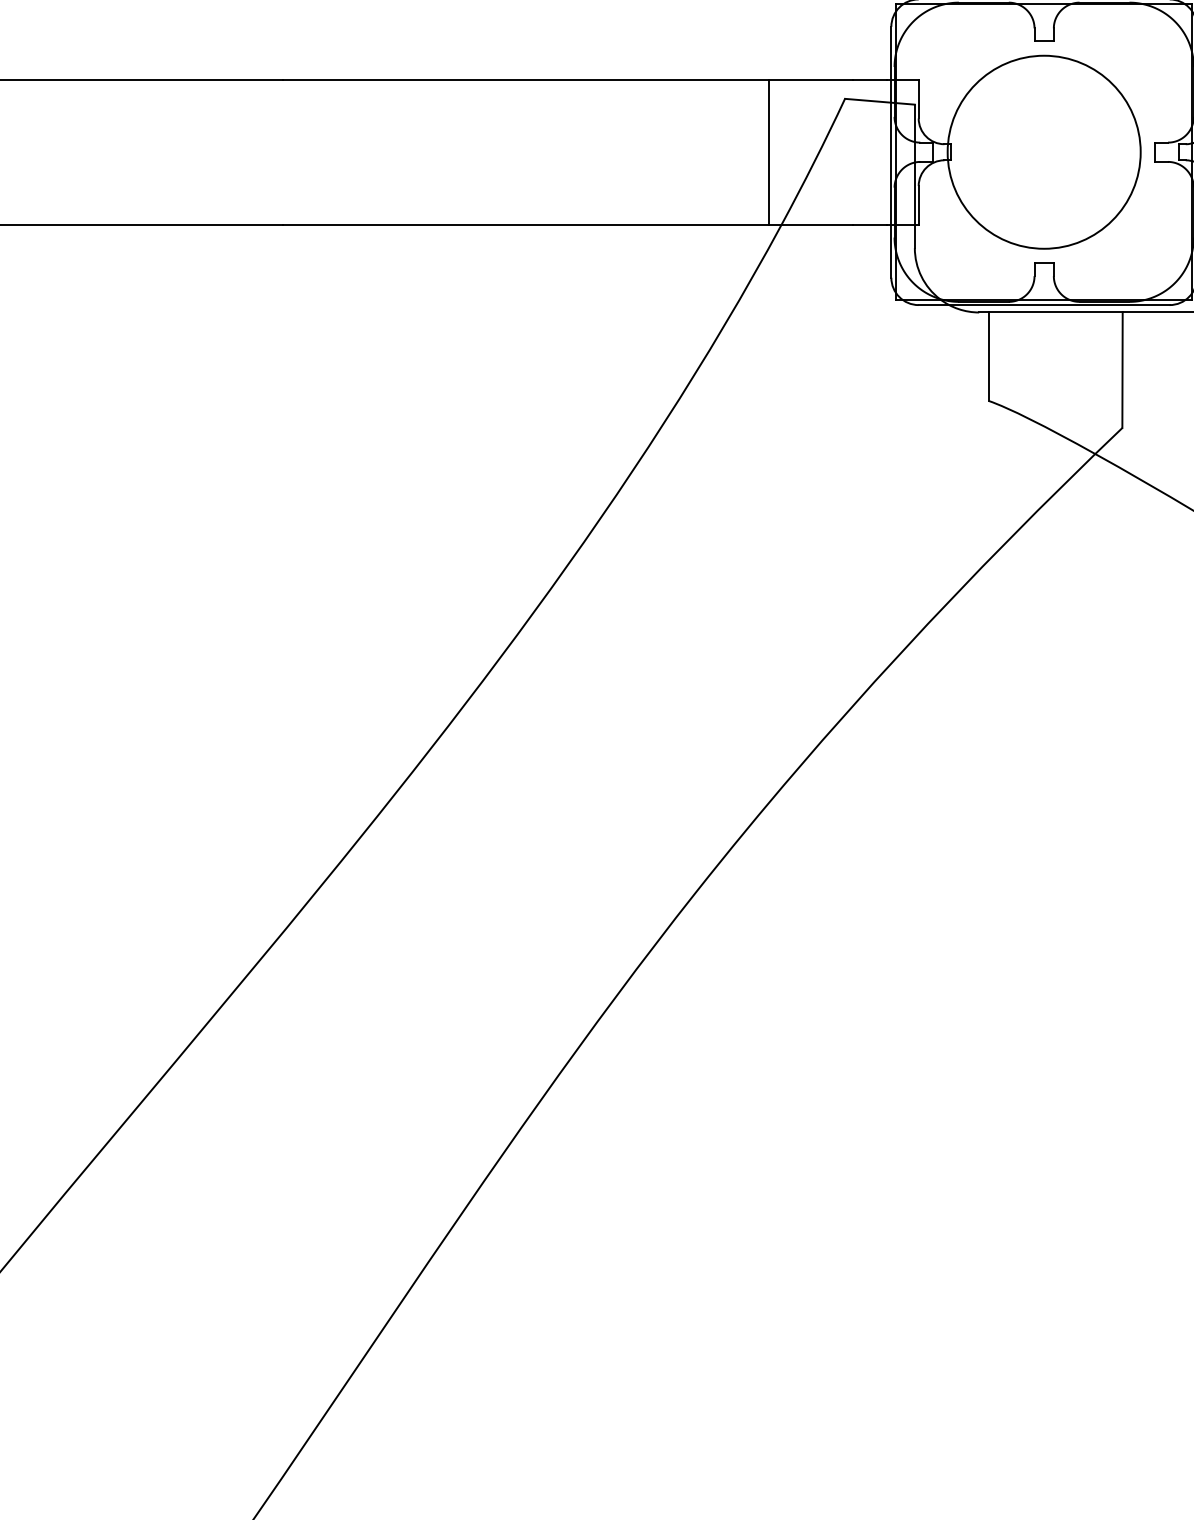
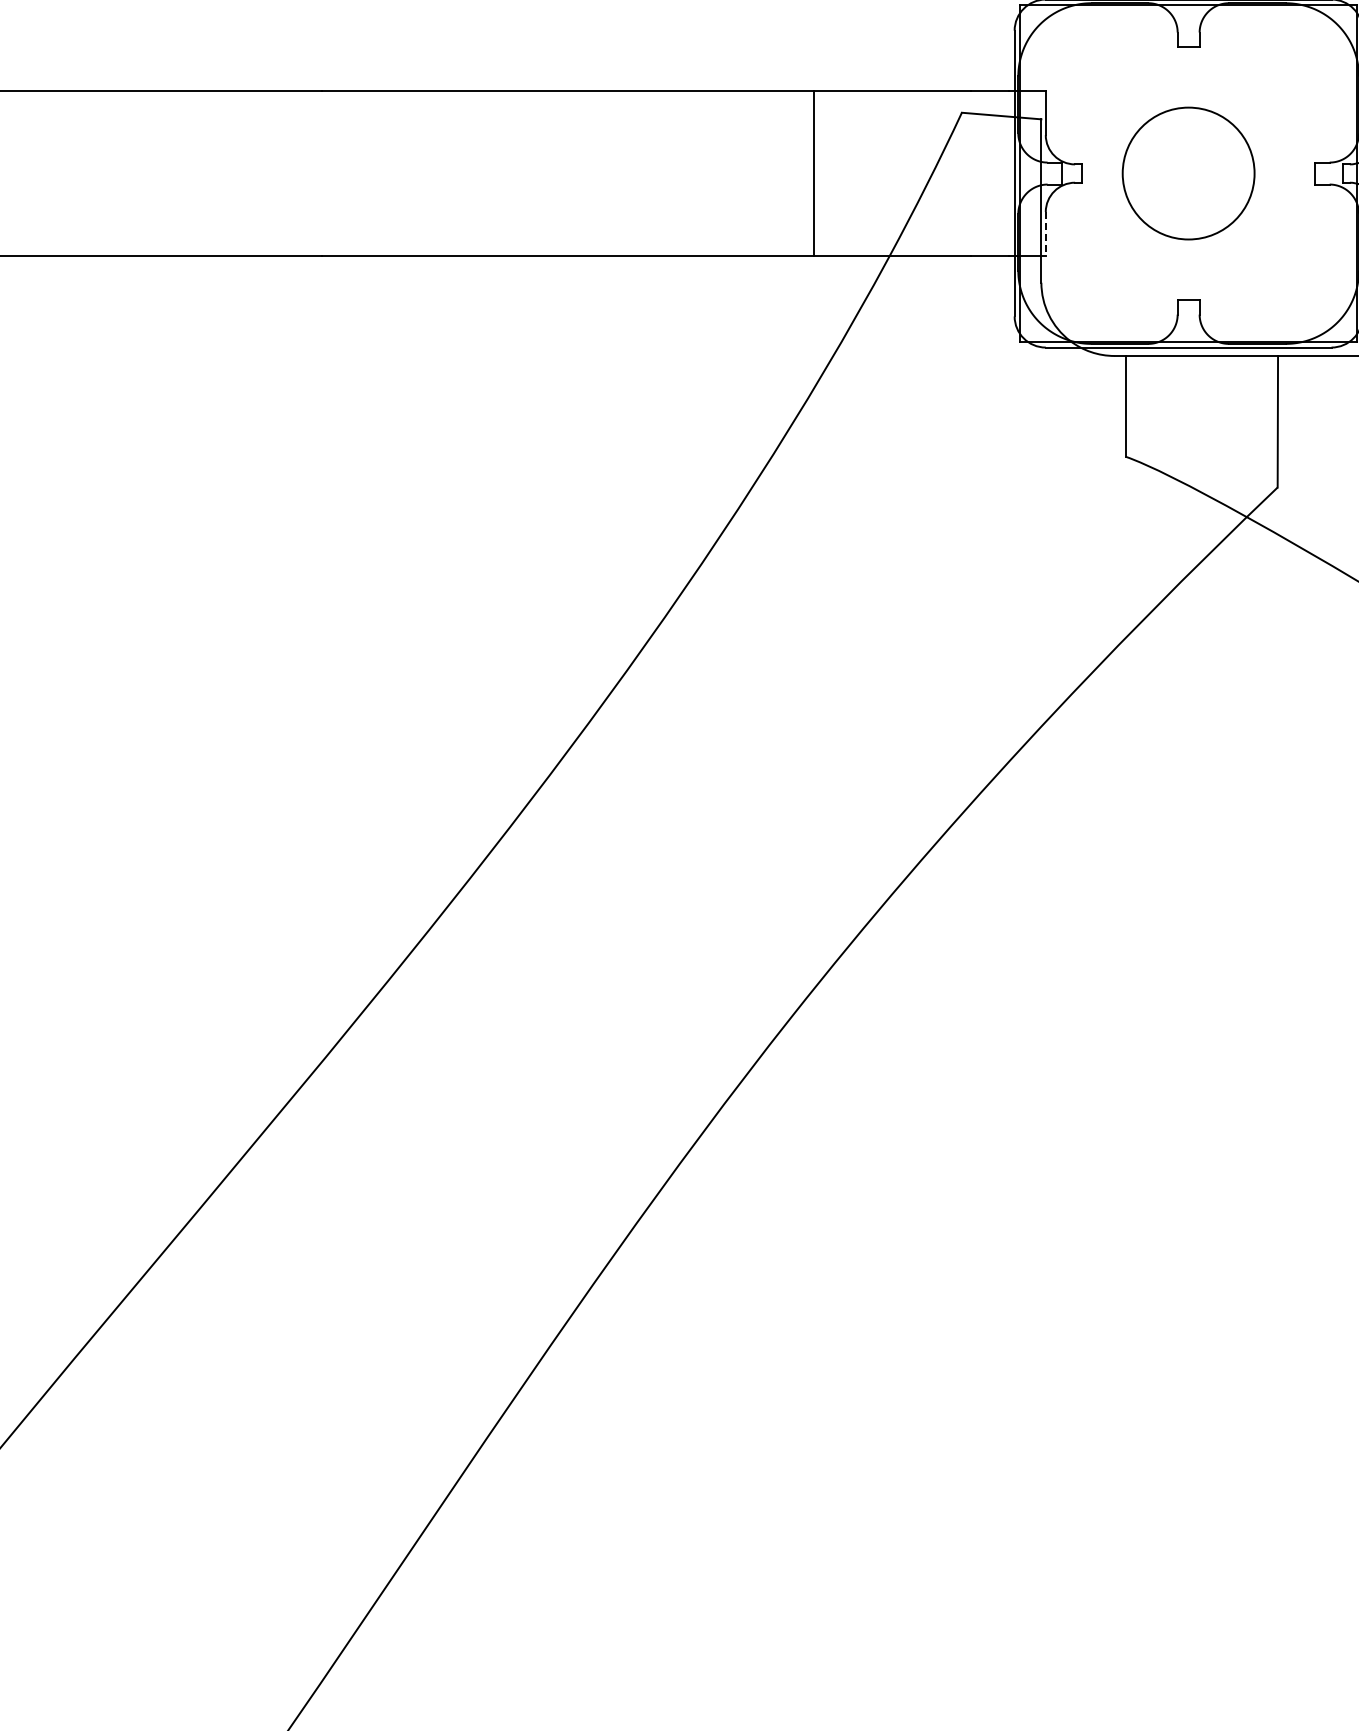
line: (769, 152) -> (814, 173), moved
circle: (1044, 152) -> (1188, 173), size x0.6
line: (918, 205) -> (1045, 234), solid -> dashed

